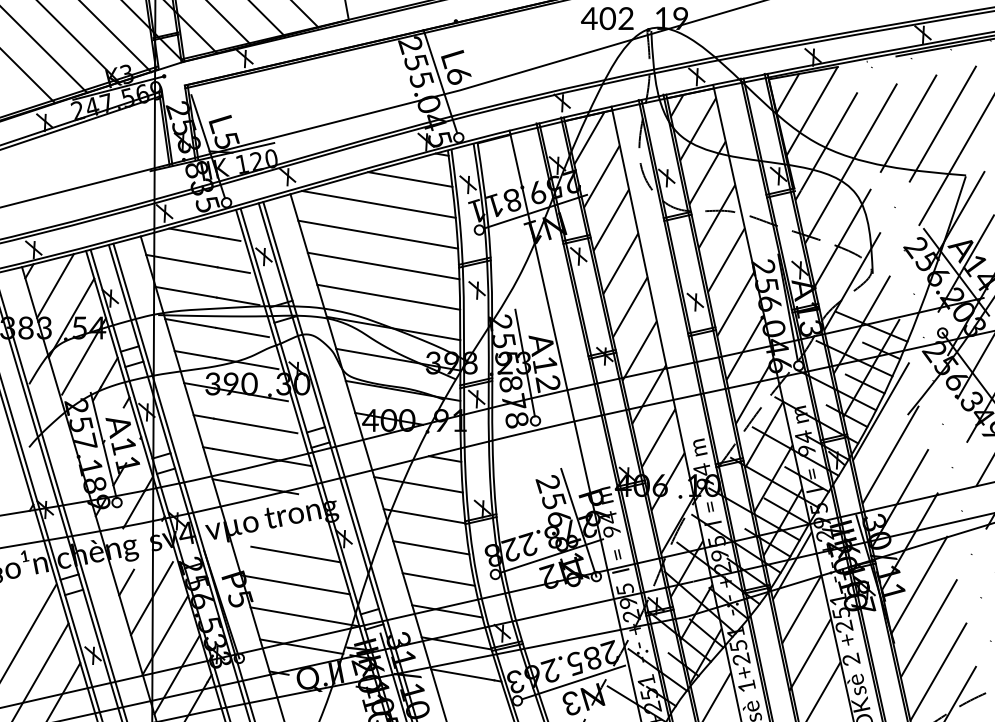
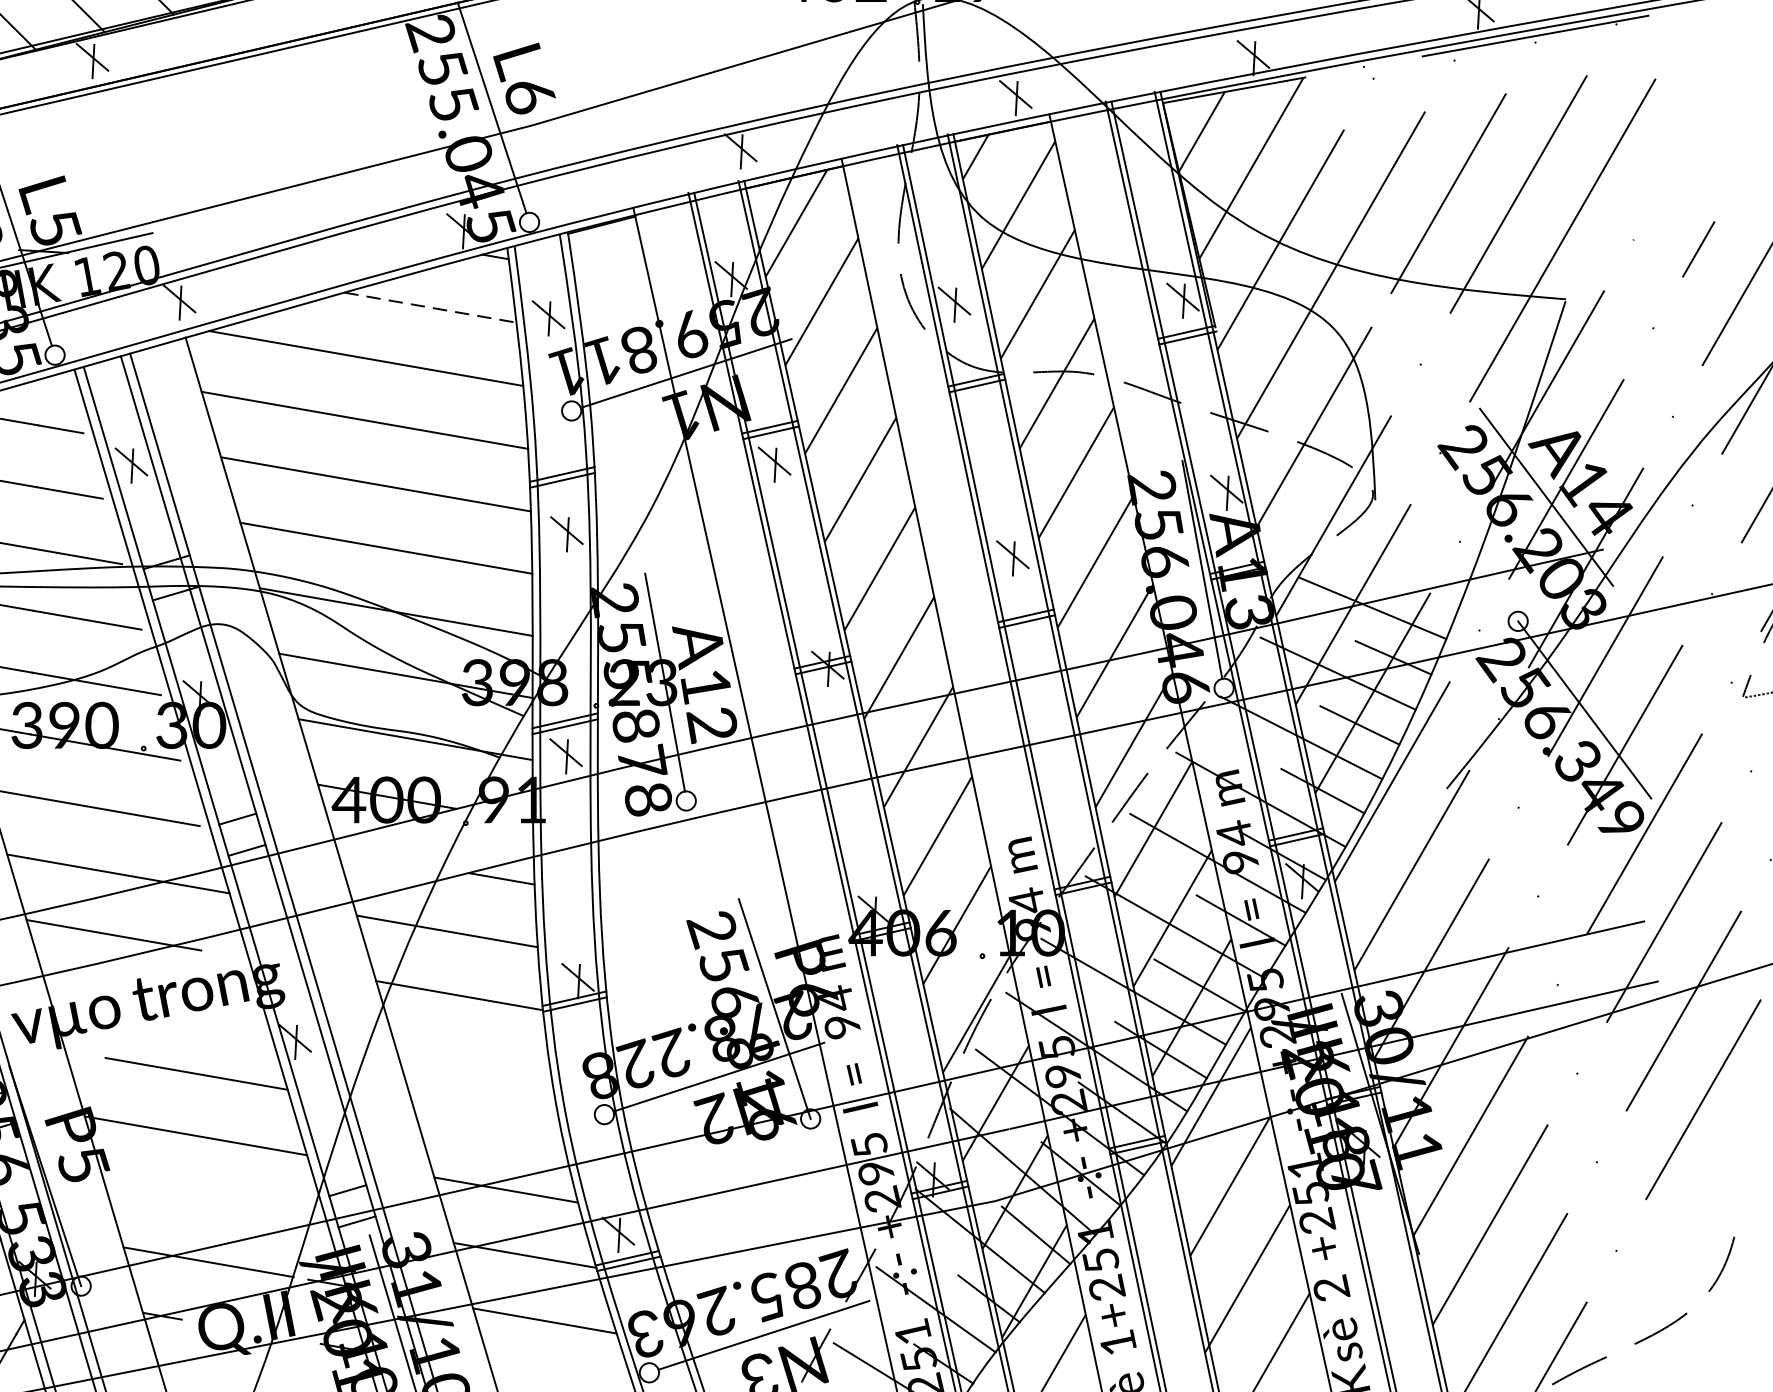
line: (410, 179) -> (430, 307), solid -> dashed
line: (431, 547) -> (473, 1059), removed
line: (438, 579) -> (488, 1124), removed
line: (304, 616) -> (214, 1200), removed

